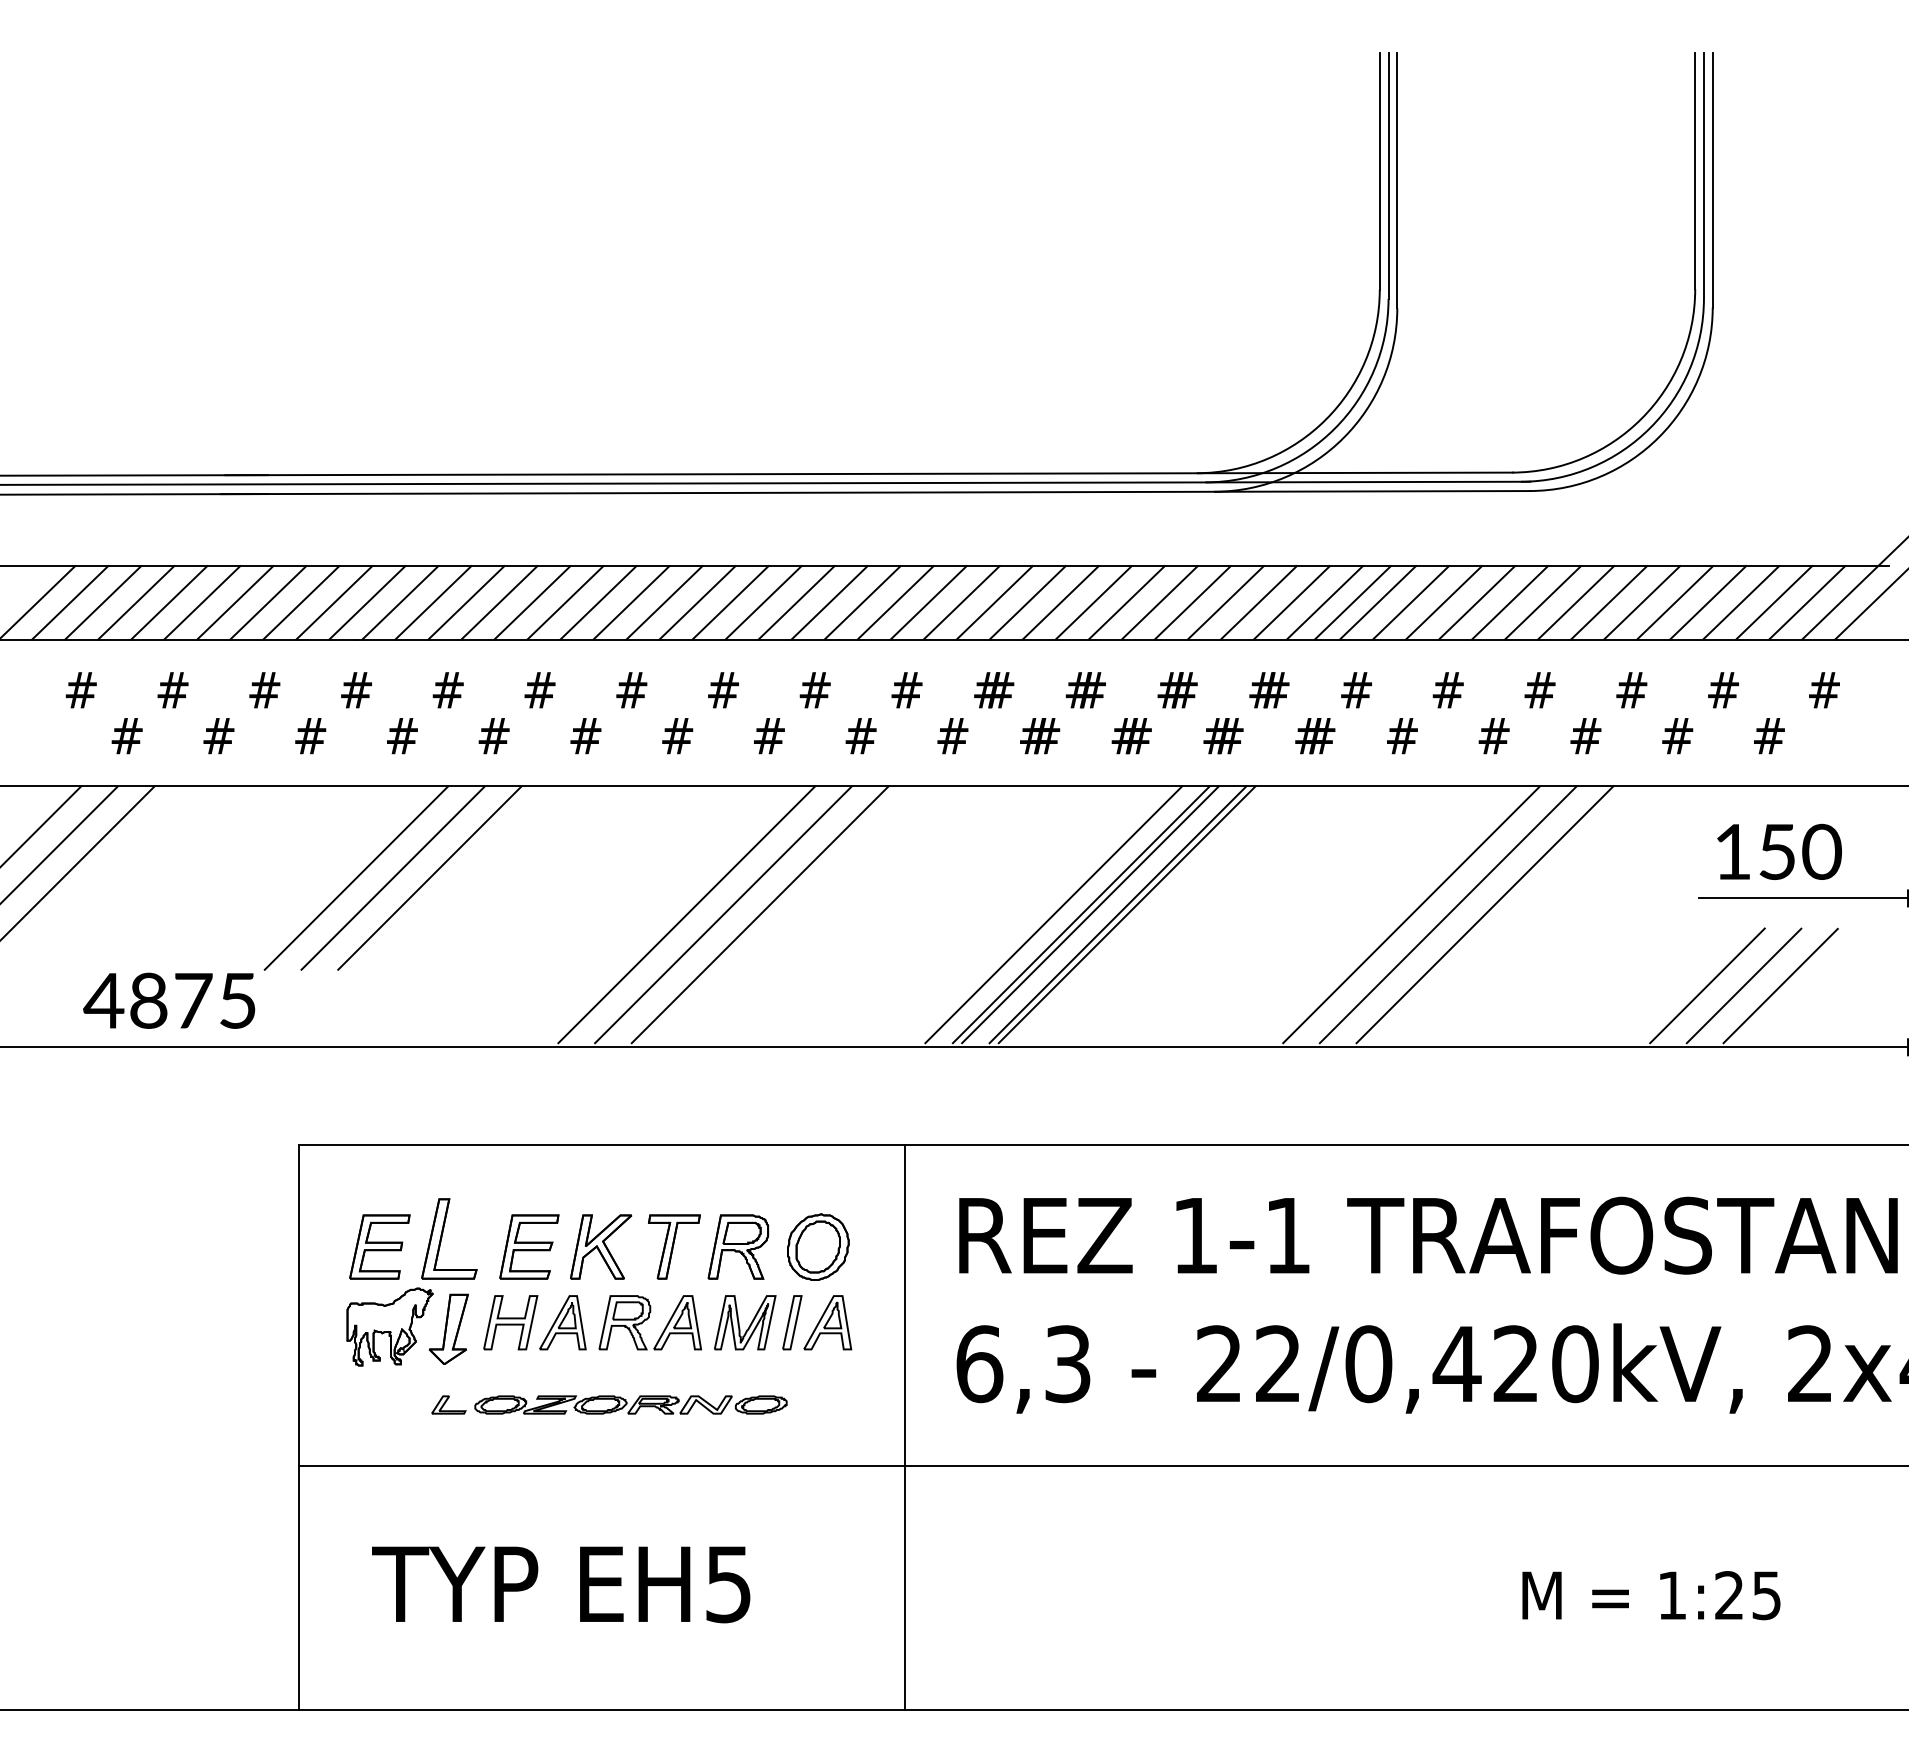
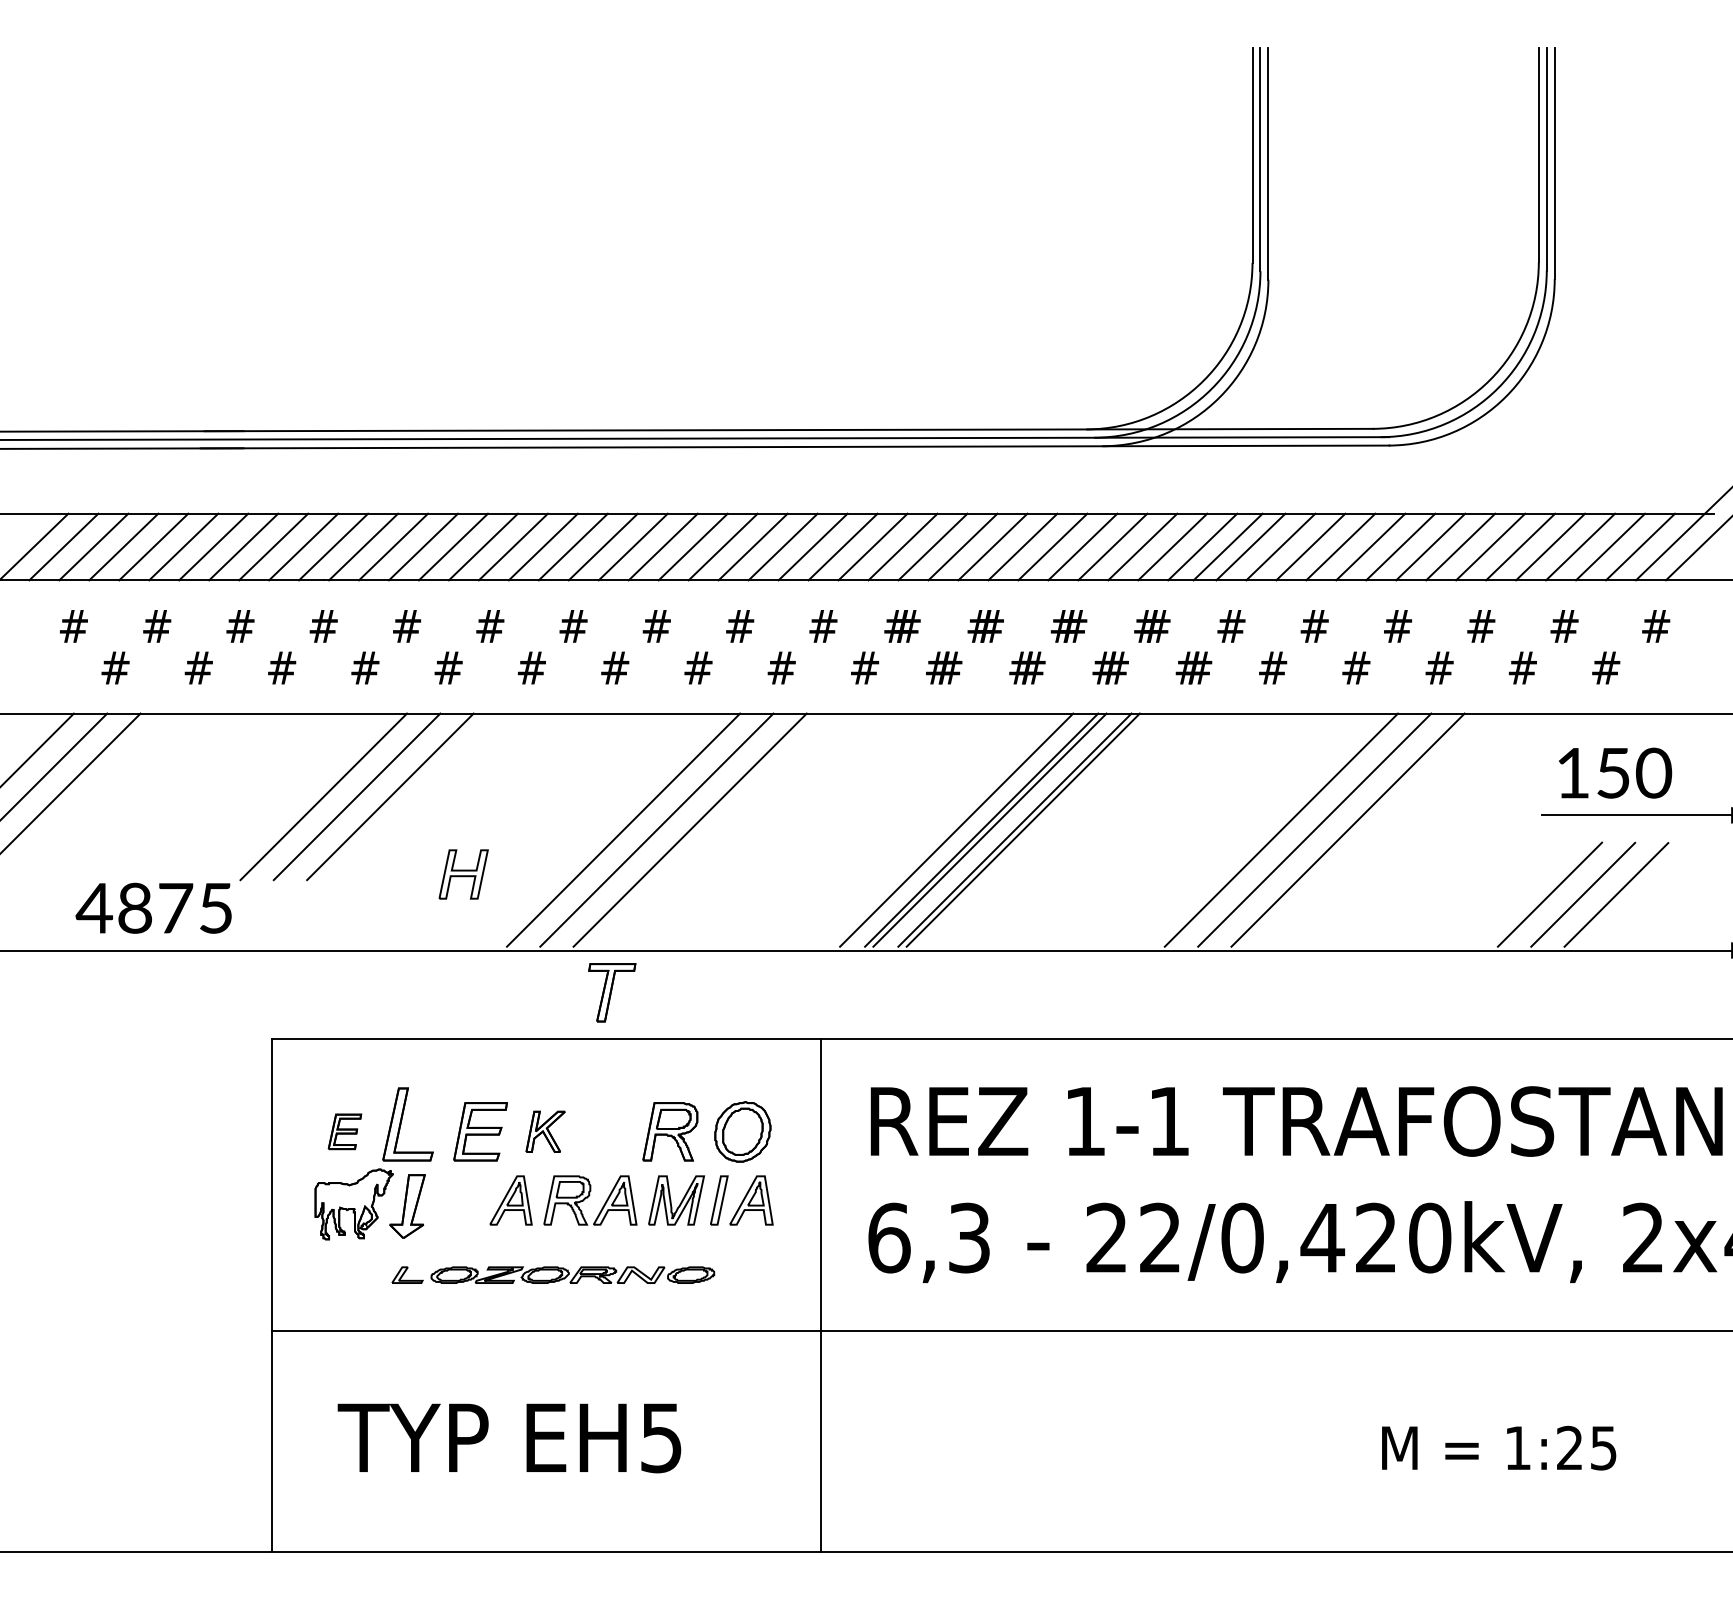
part: (379, 1246) -> (344, 1131), size x0.6
part: (600, 1246) -> (545, 1131), size x0.7
part: (674, 1246) -> (612, 992), moved
part: (510, 1322) -> (463, 874), moved

